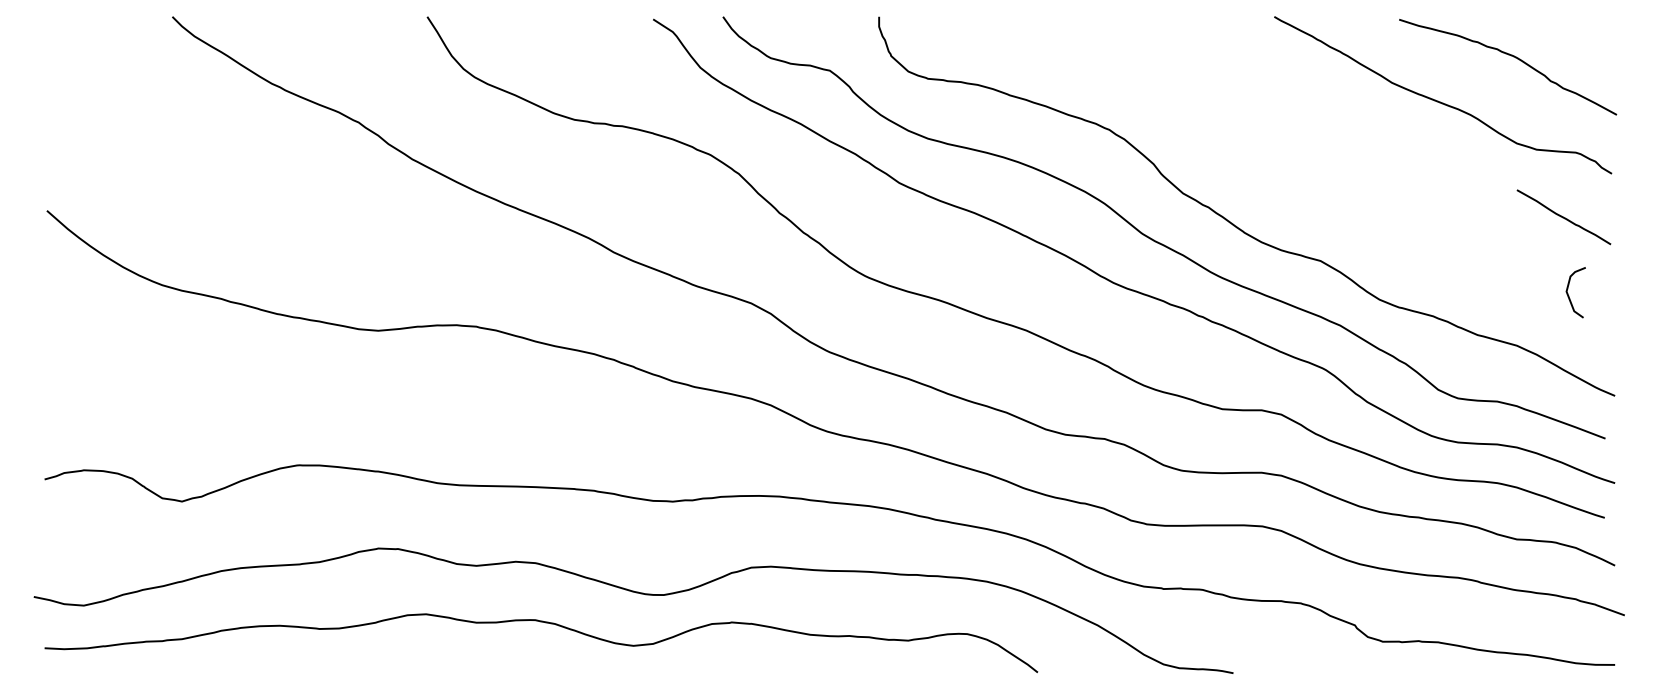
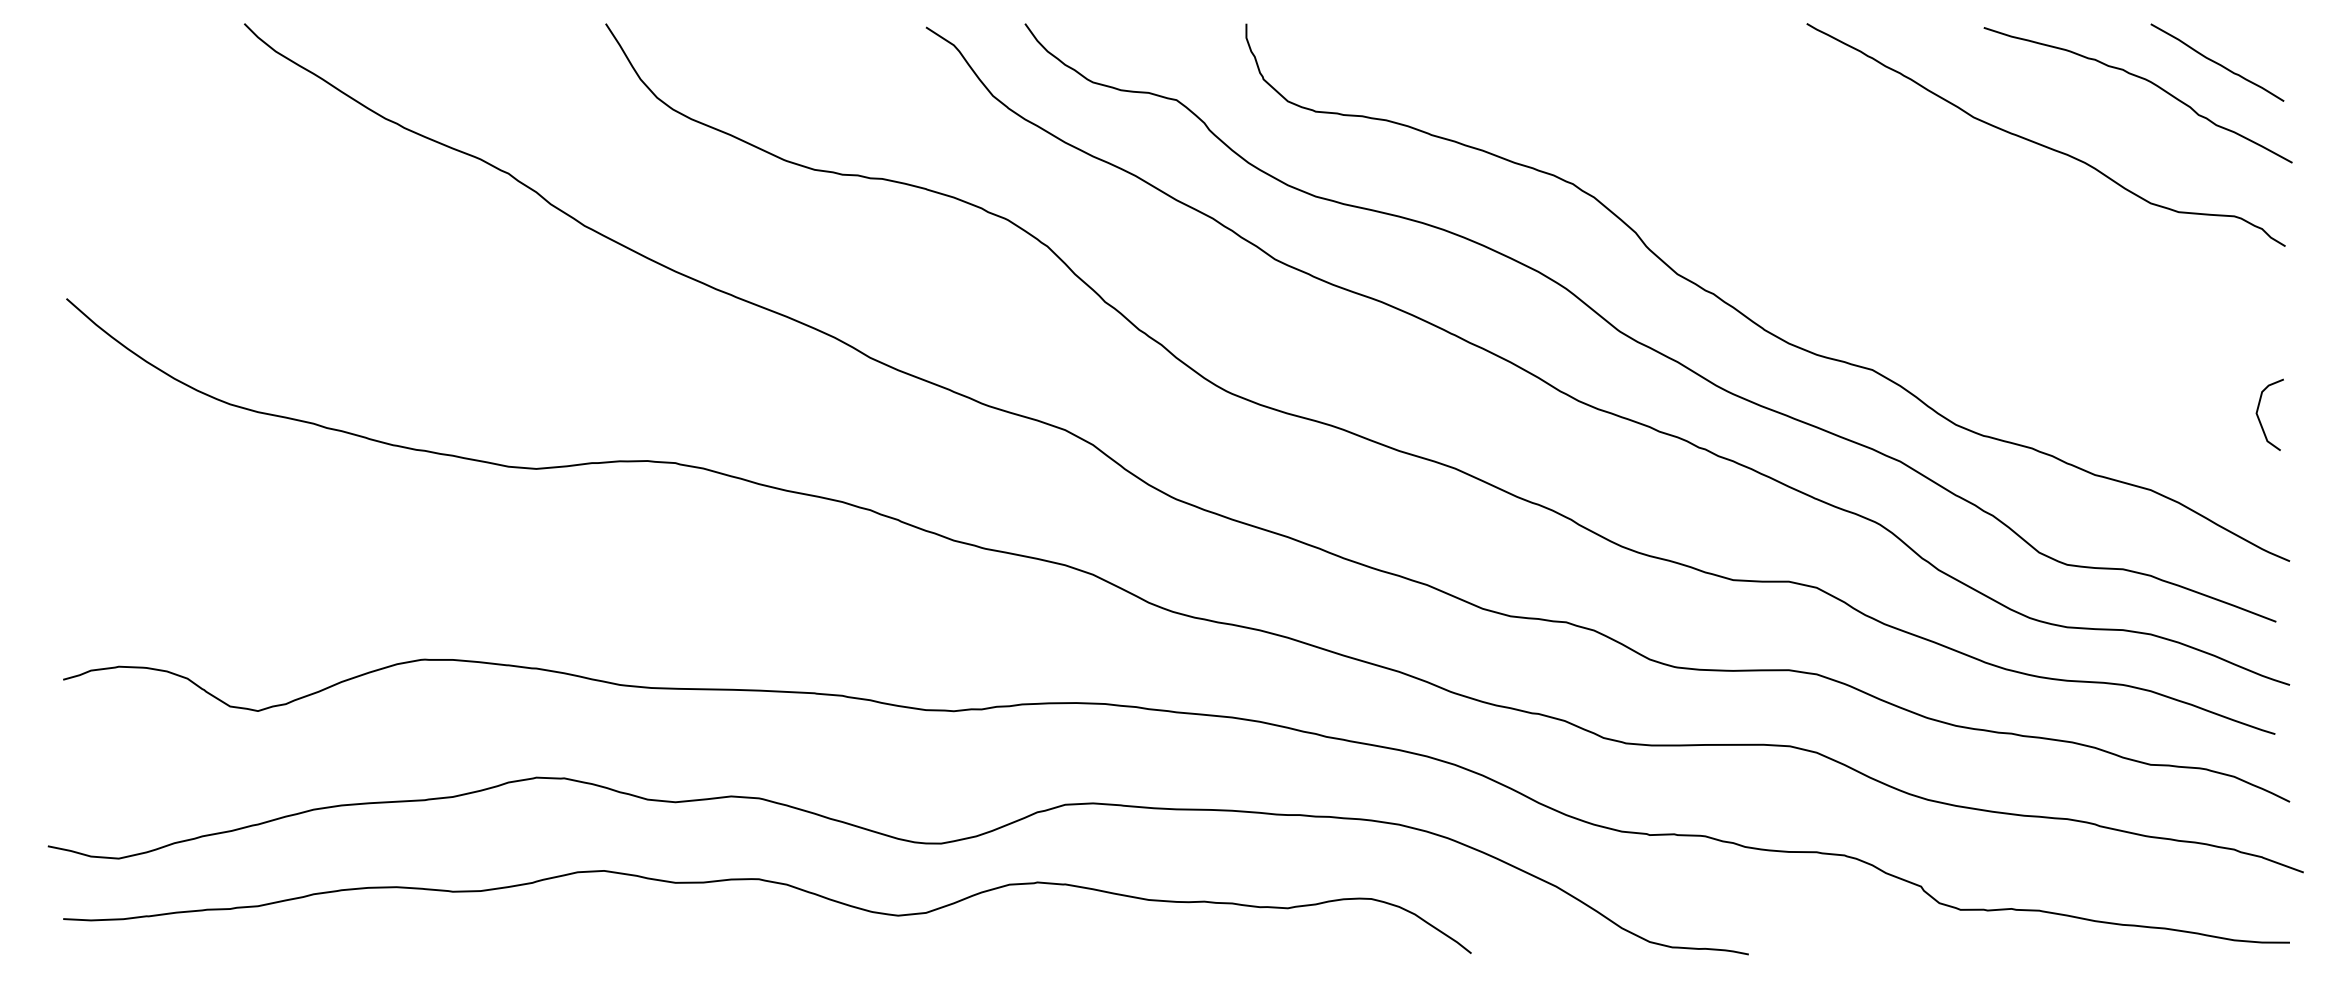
curve: (1563, 217) -> (2216, 63), moved
curve: (1569, 295) -> (2260, 418), moved

